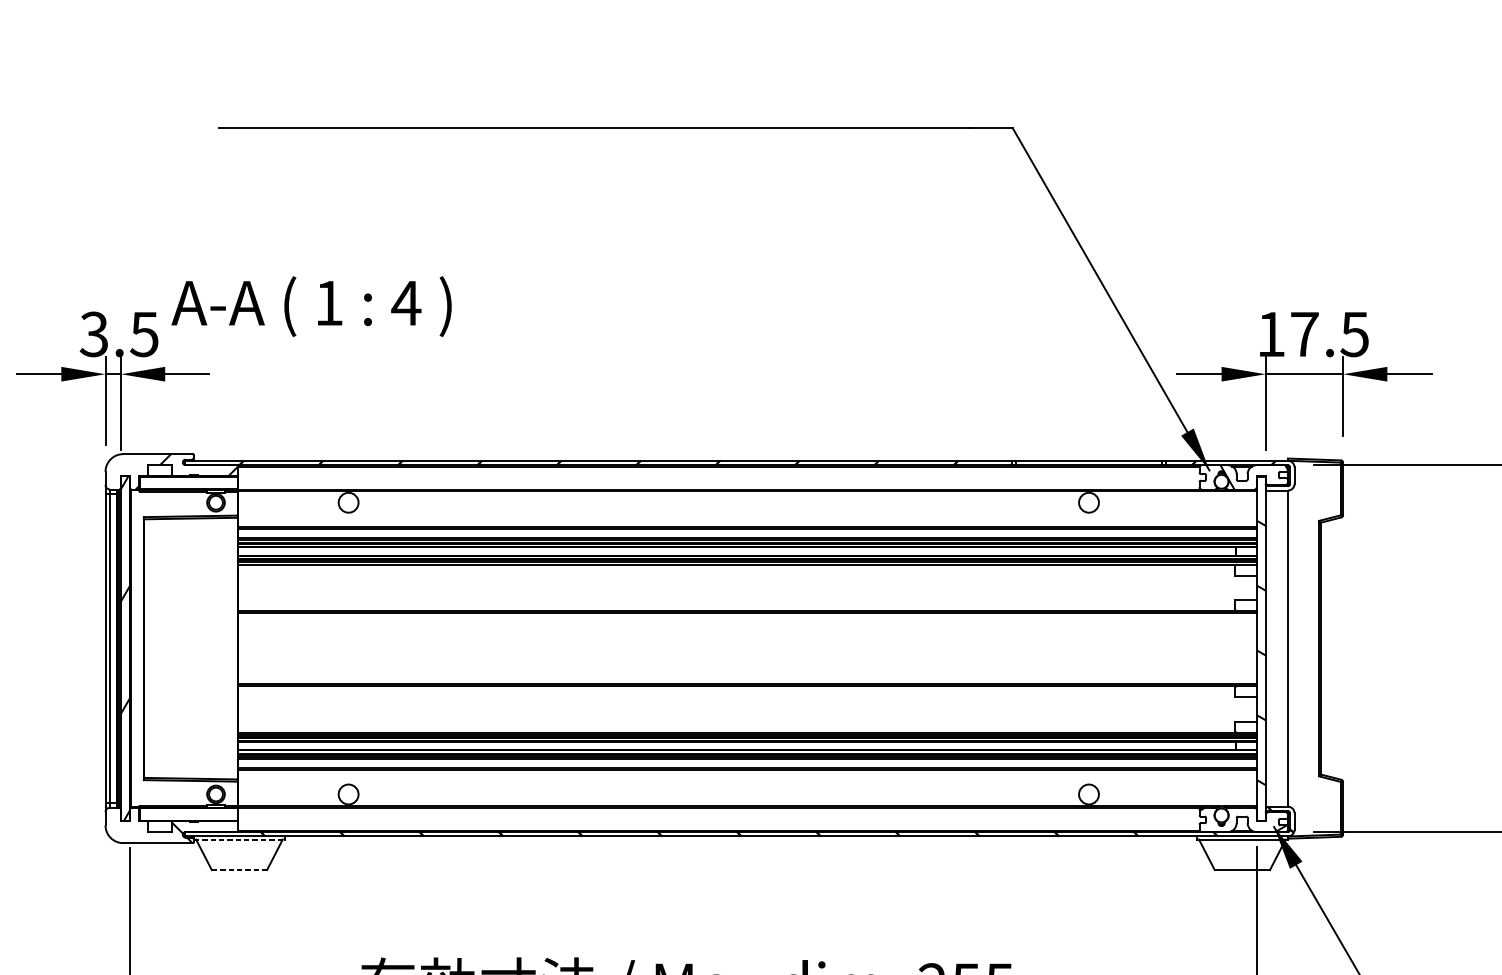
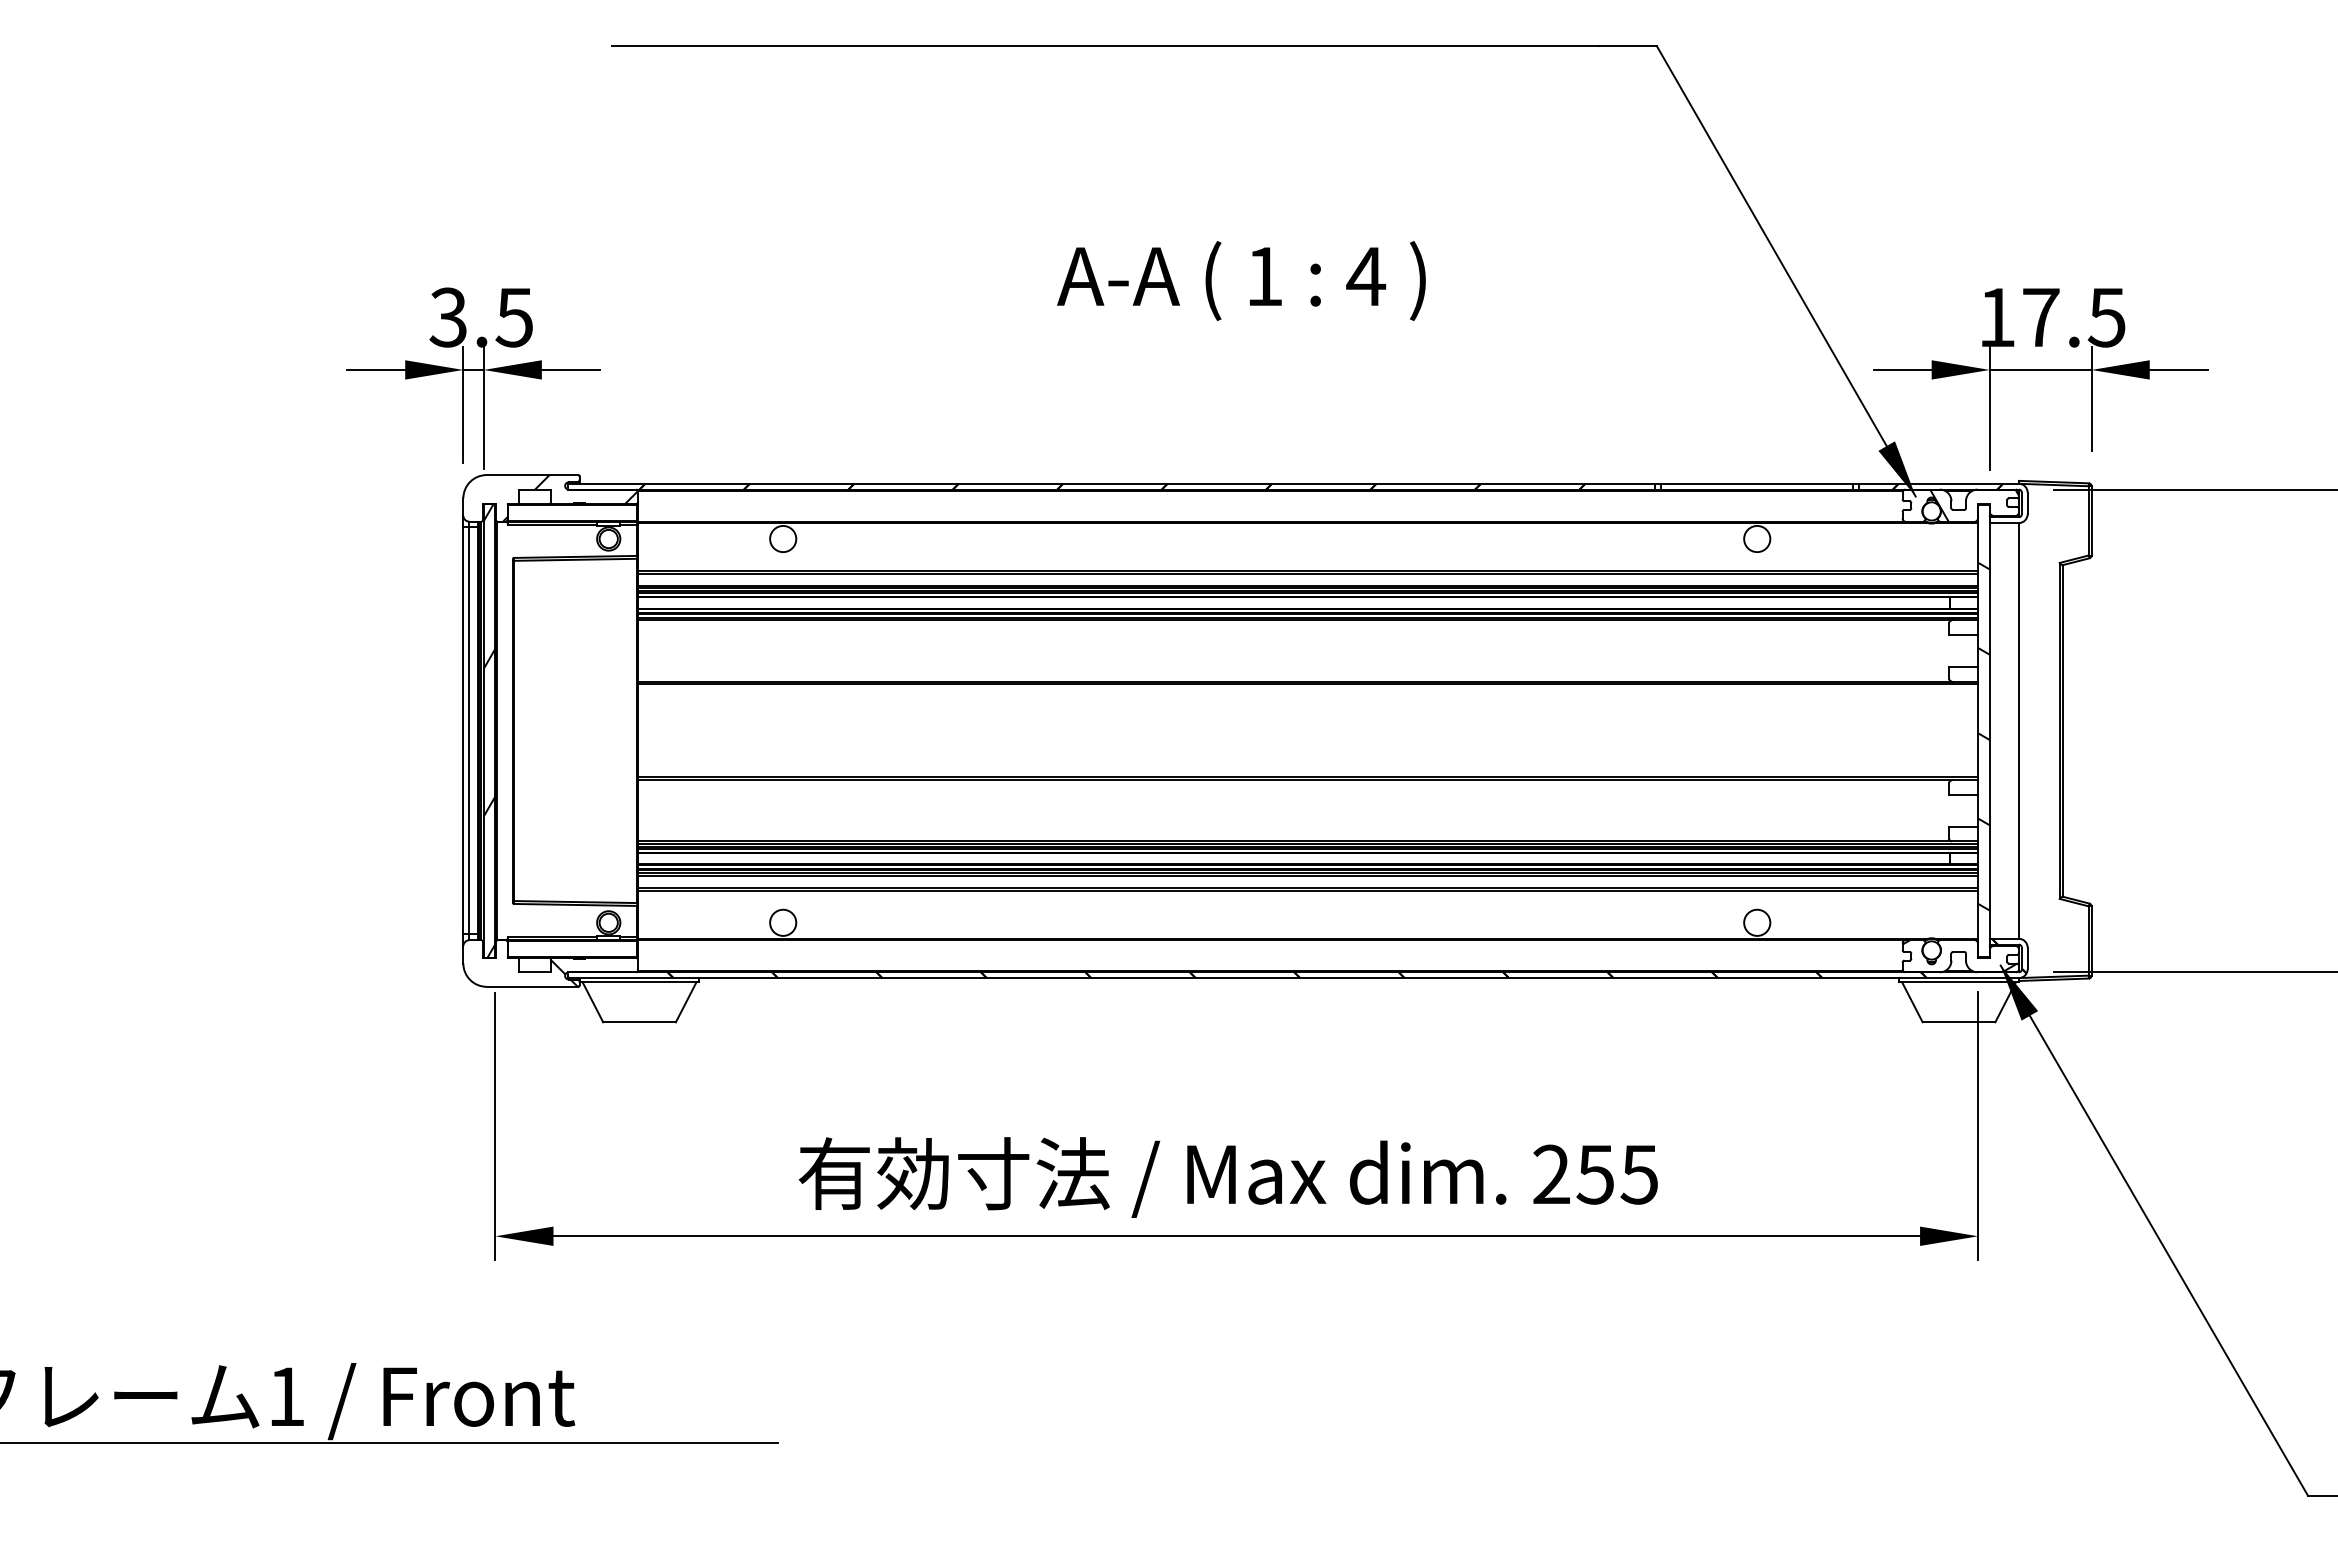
text: (311, 306) -> (1241, 280), moved
line: (239, 839) -> (639, 982), dashed -> solid
line: (240, 870) -> (640, 1022), dashed -> solid

